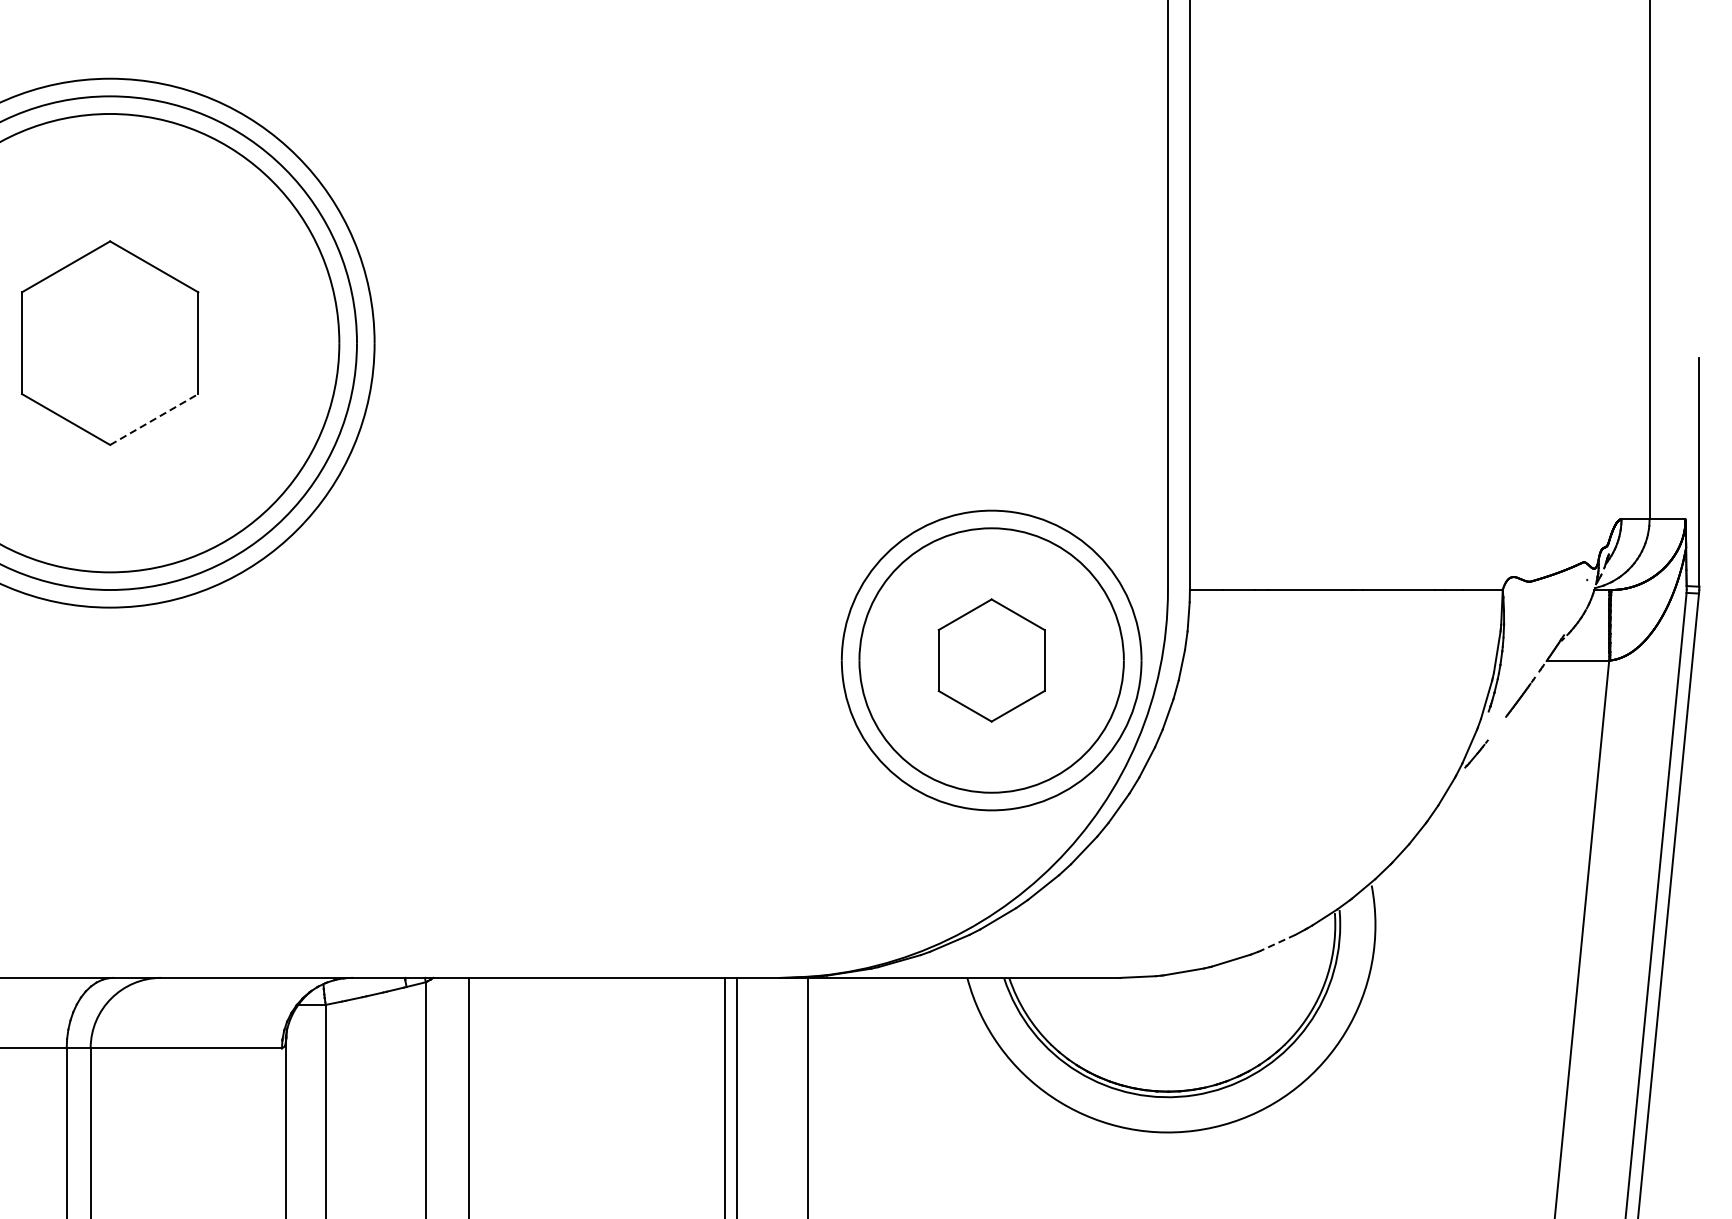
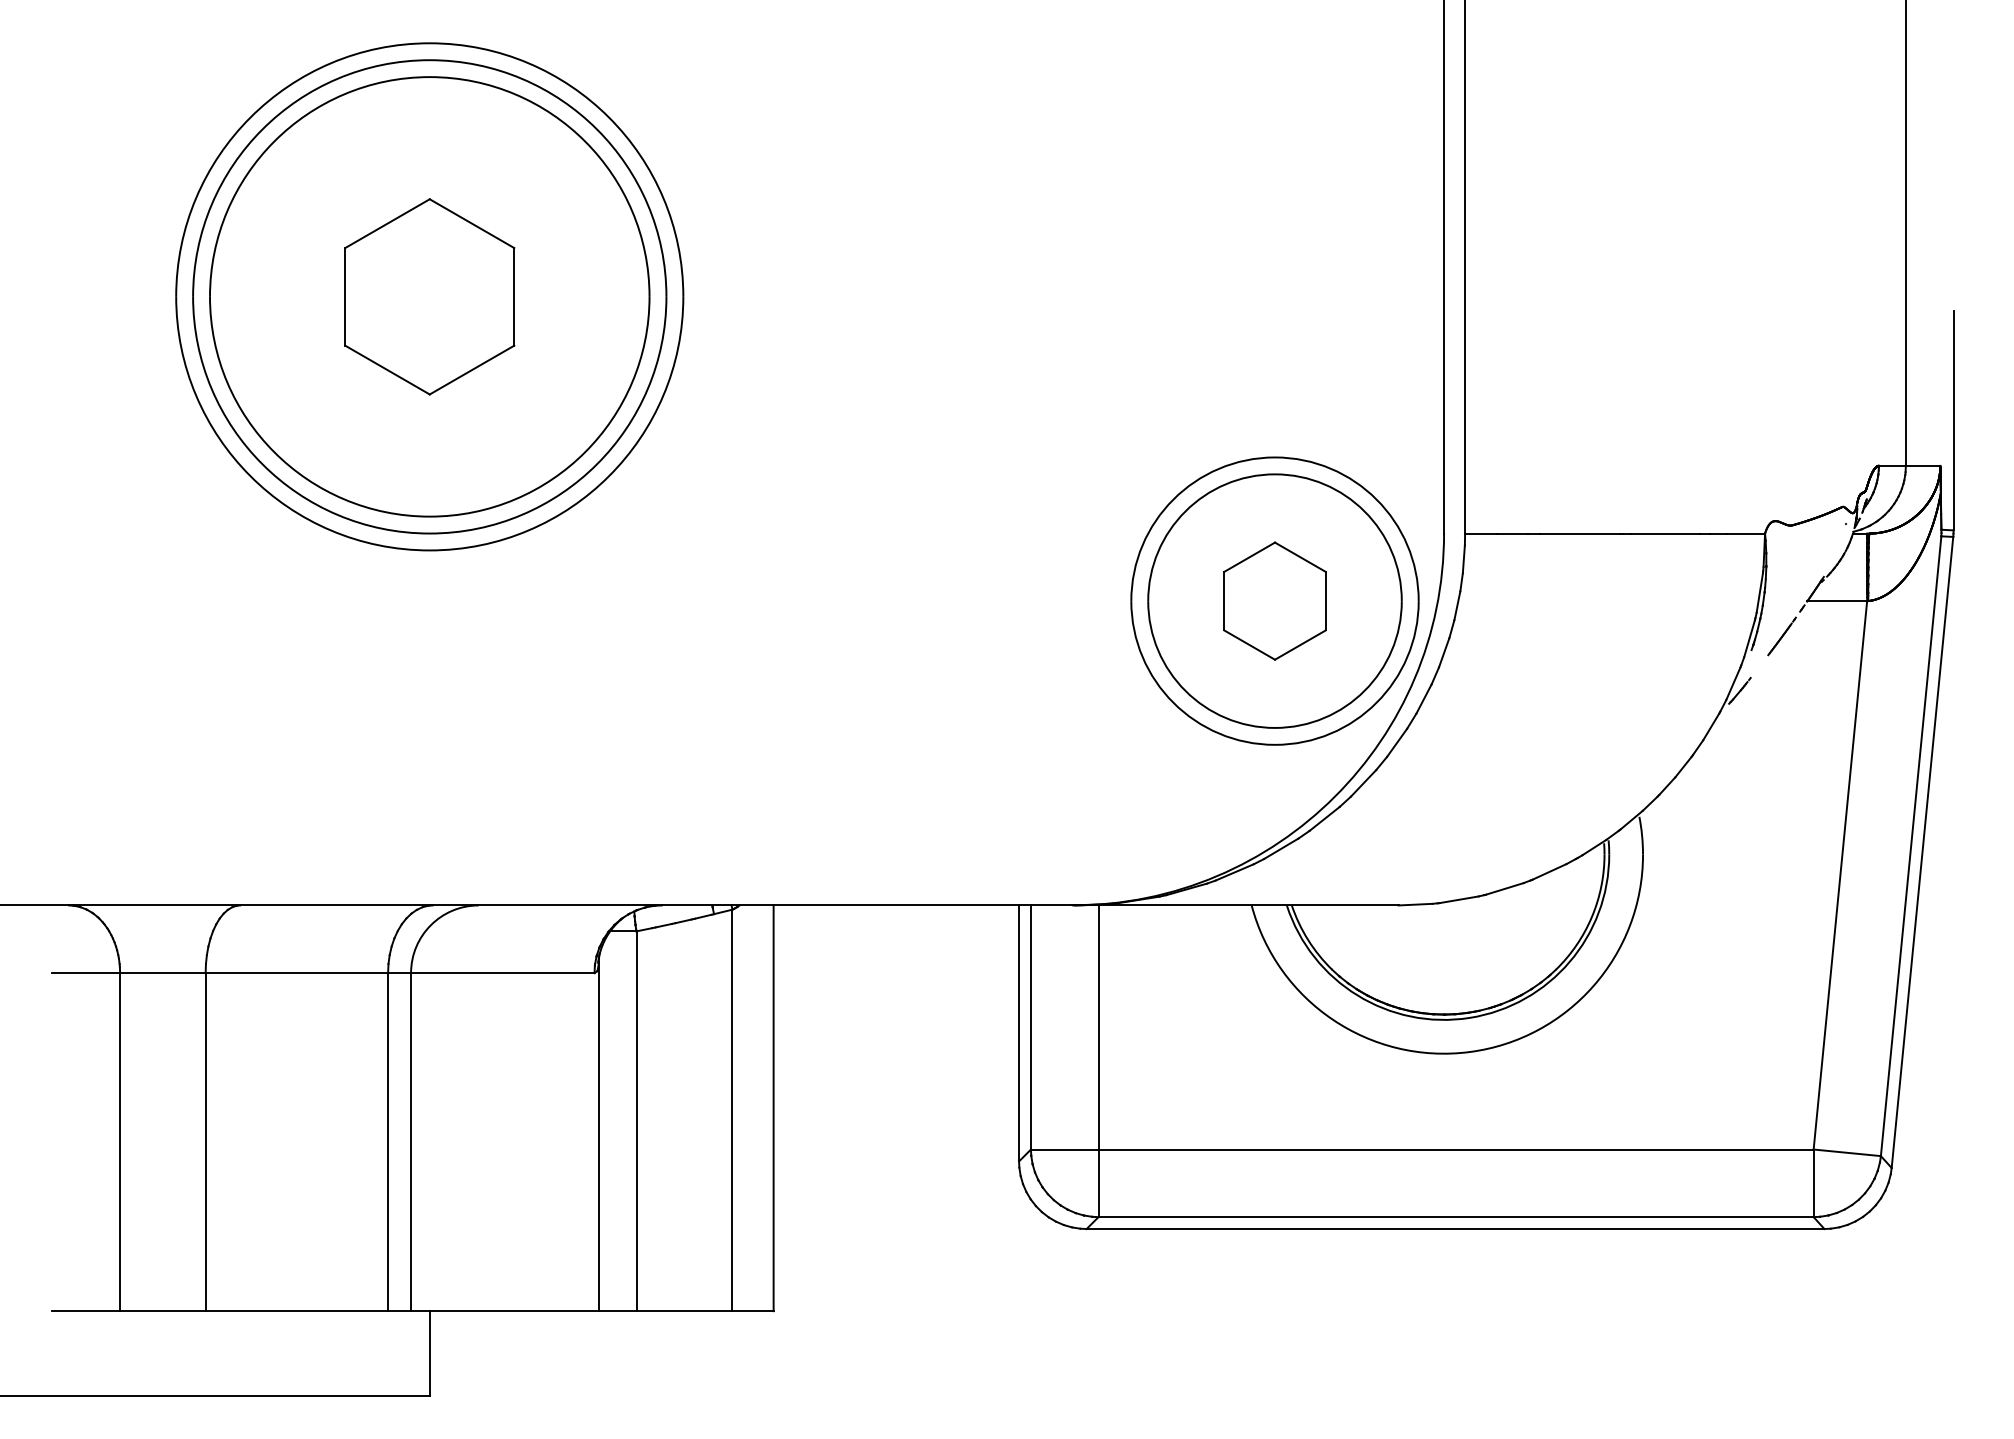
line: (154, 419) -> (472, 370), dashed -> solid
line: (1277, 942) -> (1549, 871), dashed -> solid

